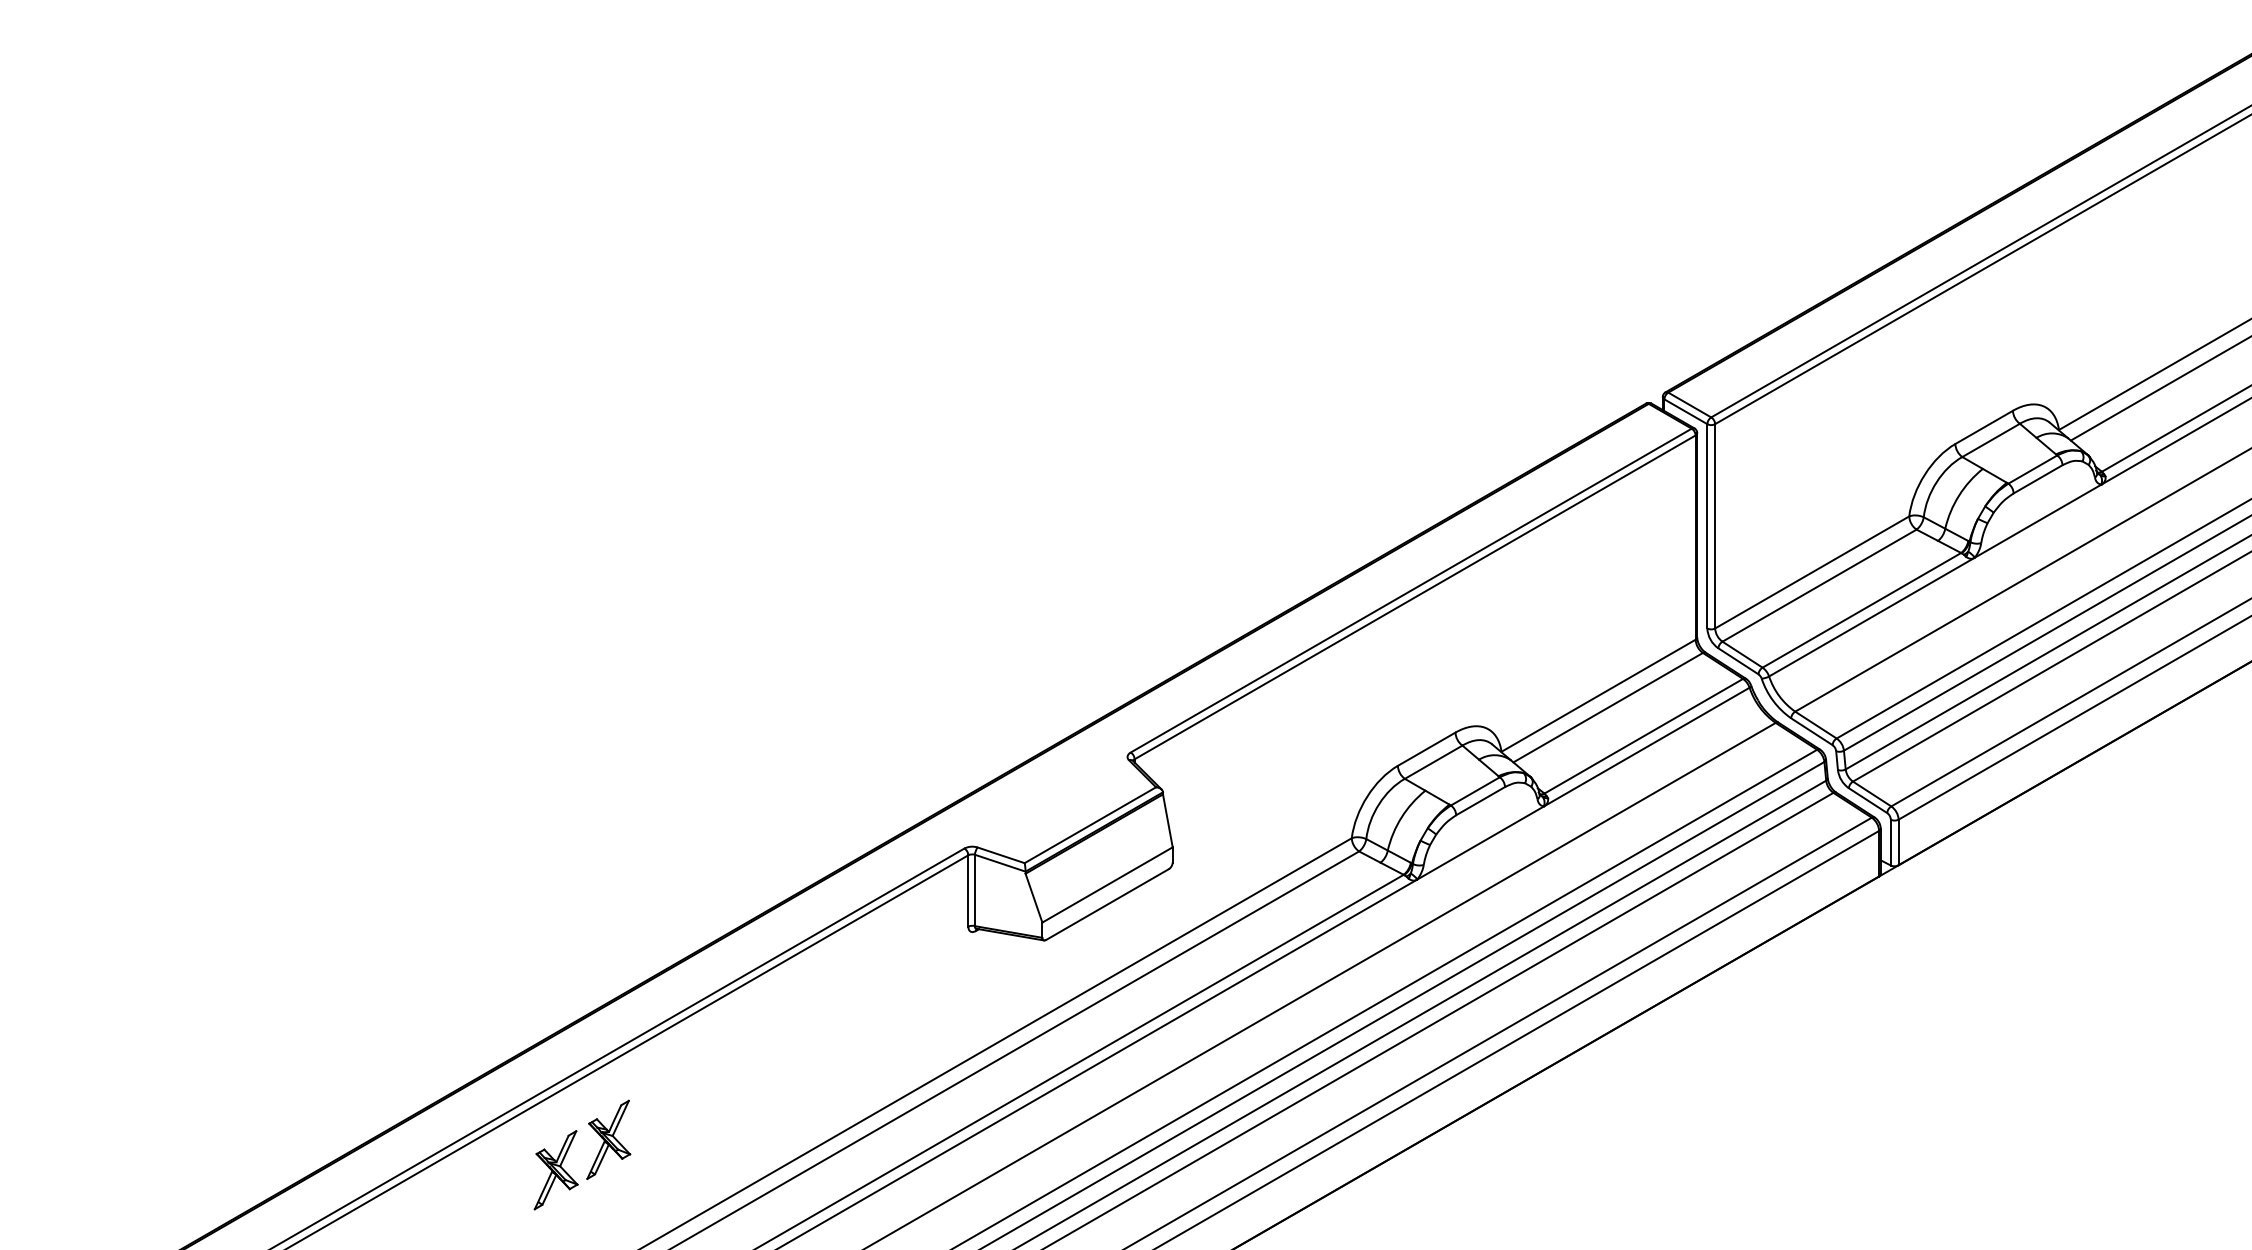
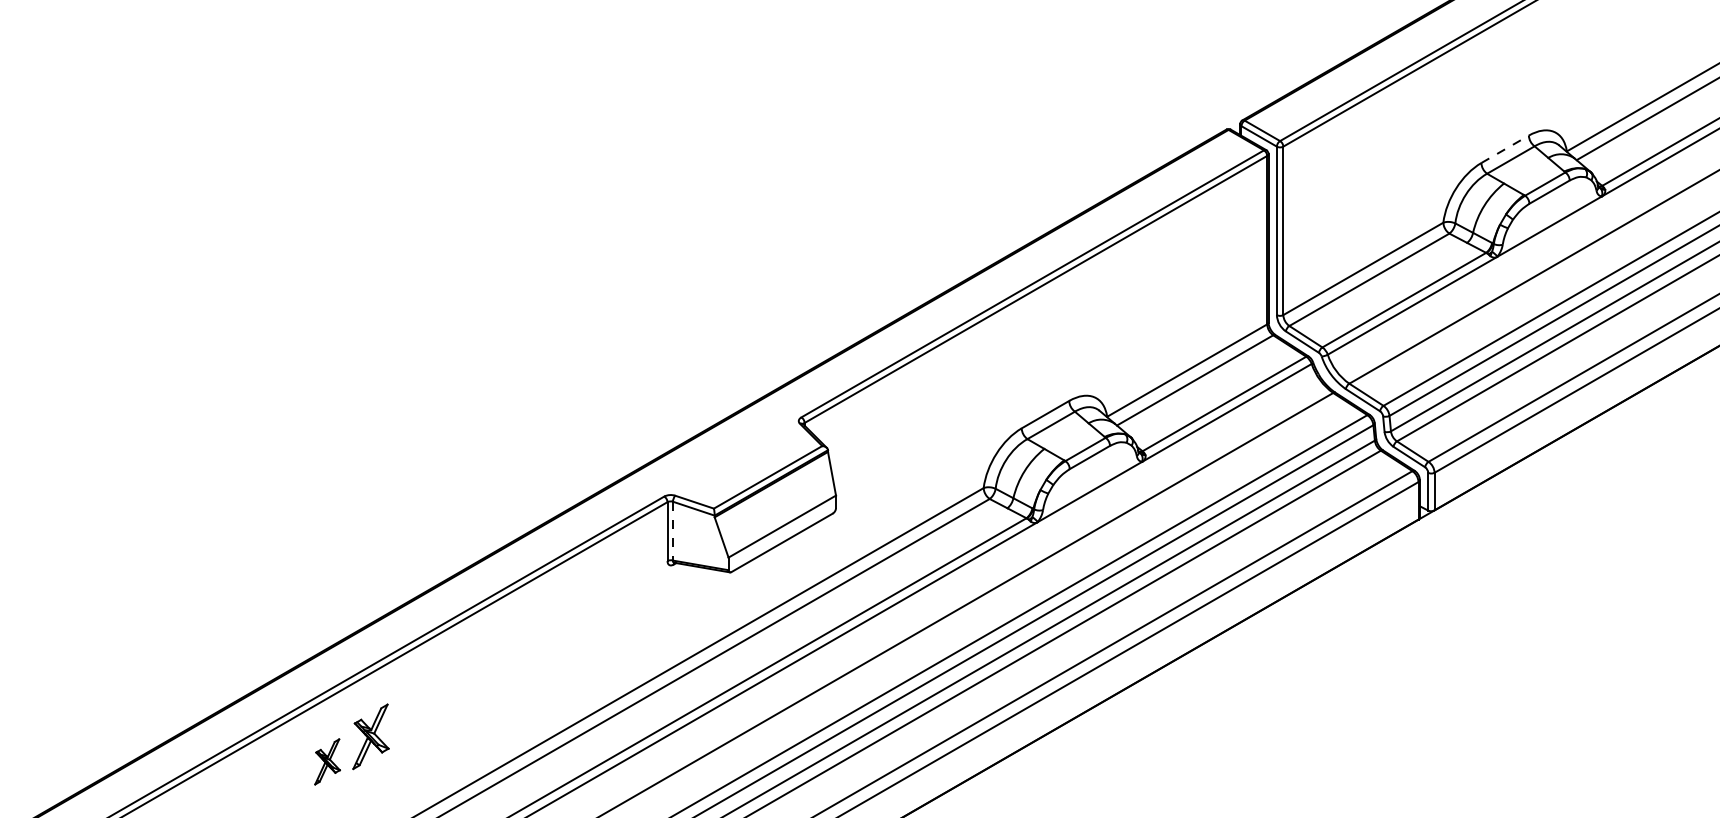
line: (1984, 427) -> (1505, 149), solid -> dashed
line: (975, 890) -> (673, 531), solid -> dashed
part: (555, 1170) -> (327, 762), size x0.7

